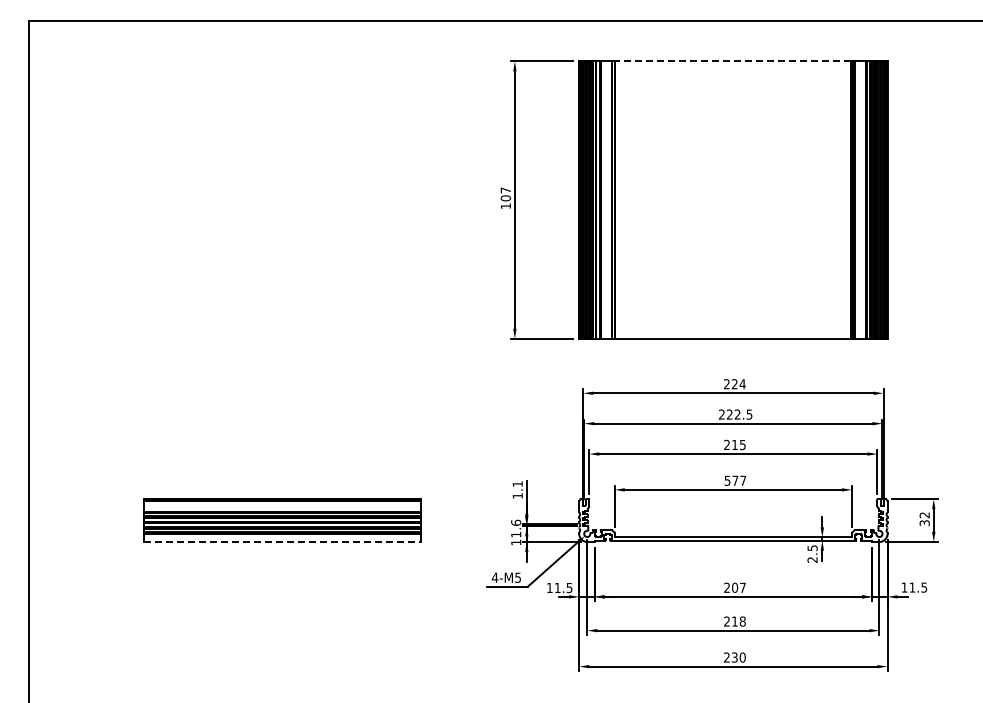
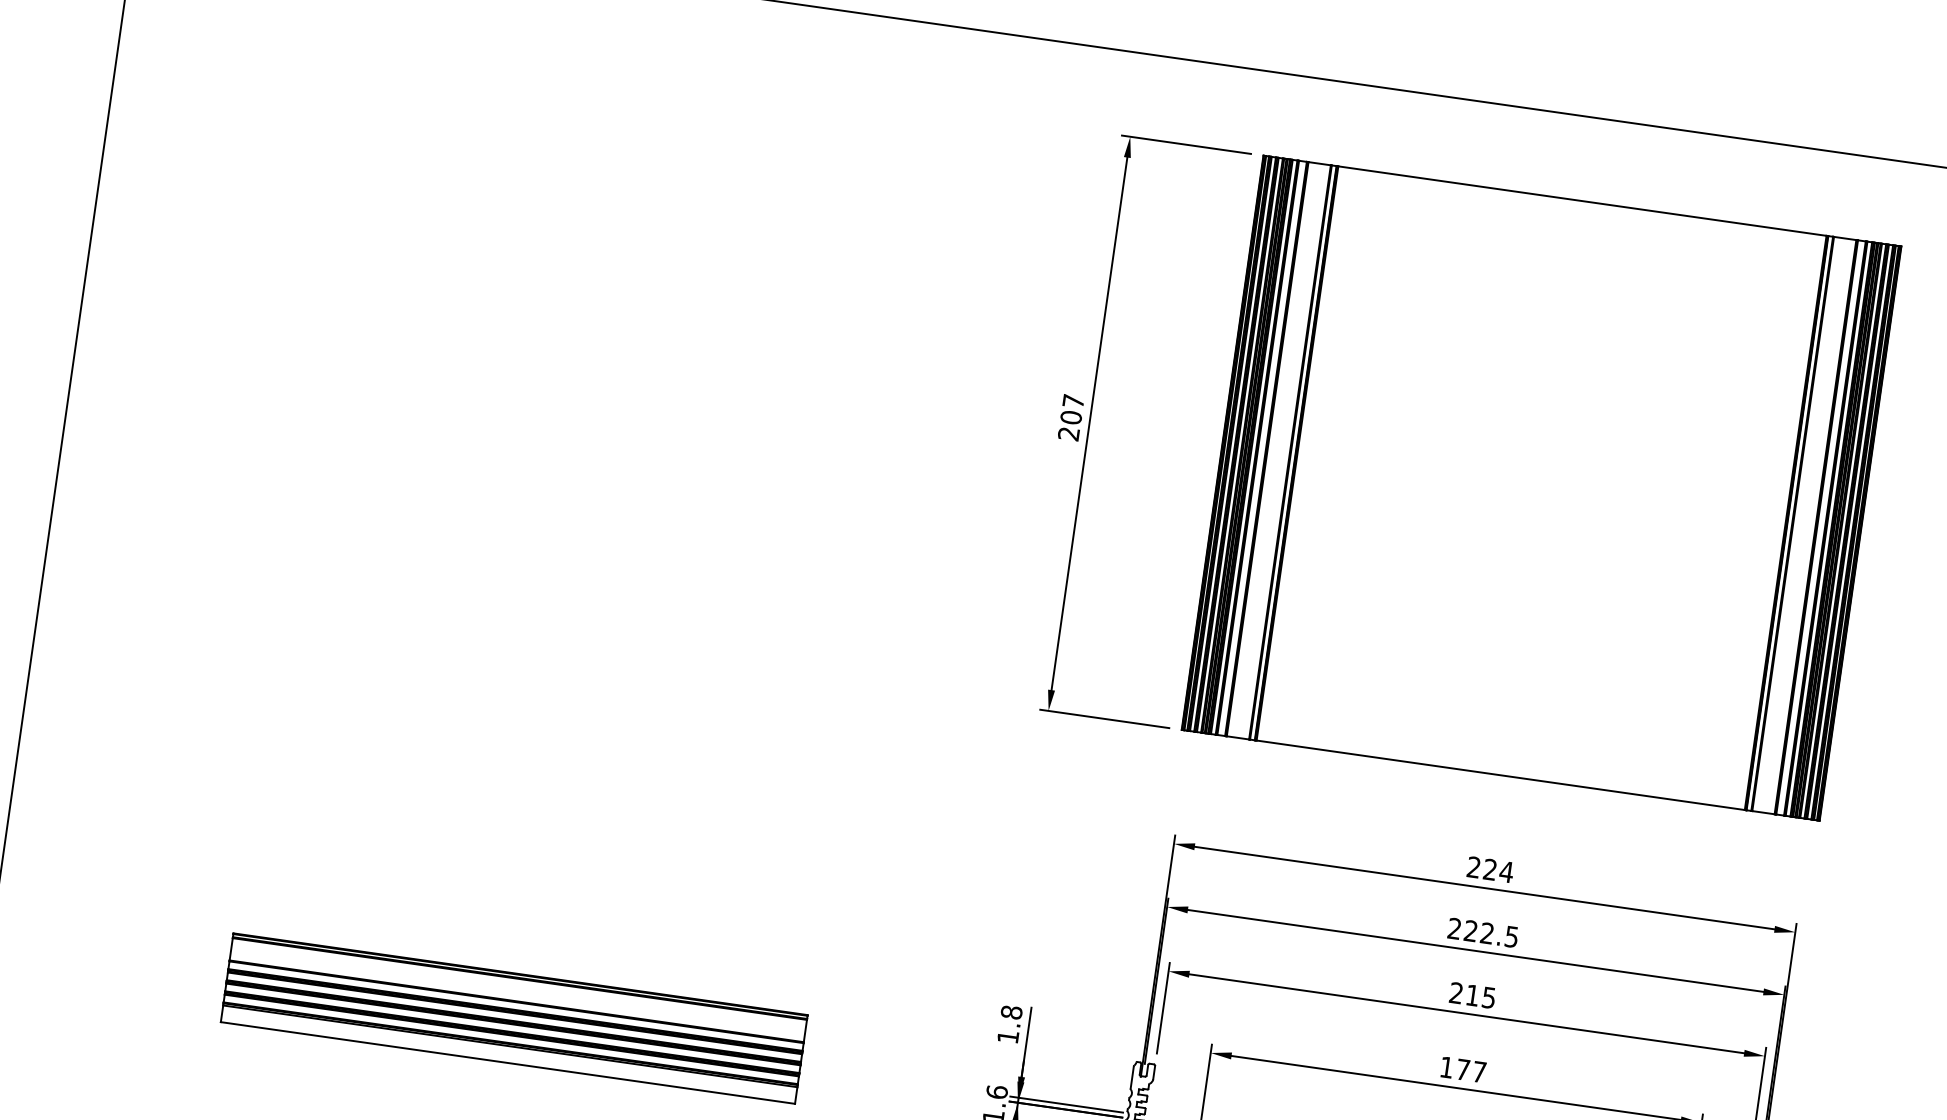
line: (733, 61) -> (1582, 201), dashed -> solid
text: (505, 206) -> (1068, 434), 107 -> 207
text: (727, 480) -> (1446, 1066), 577 -> 177
text: (517, 484) -> (1011, 1013), 1.1 -> 1.8
line: (282, 541) -> (507, 1061), dashed -> solid

